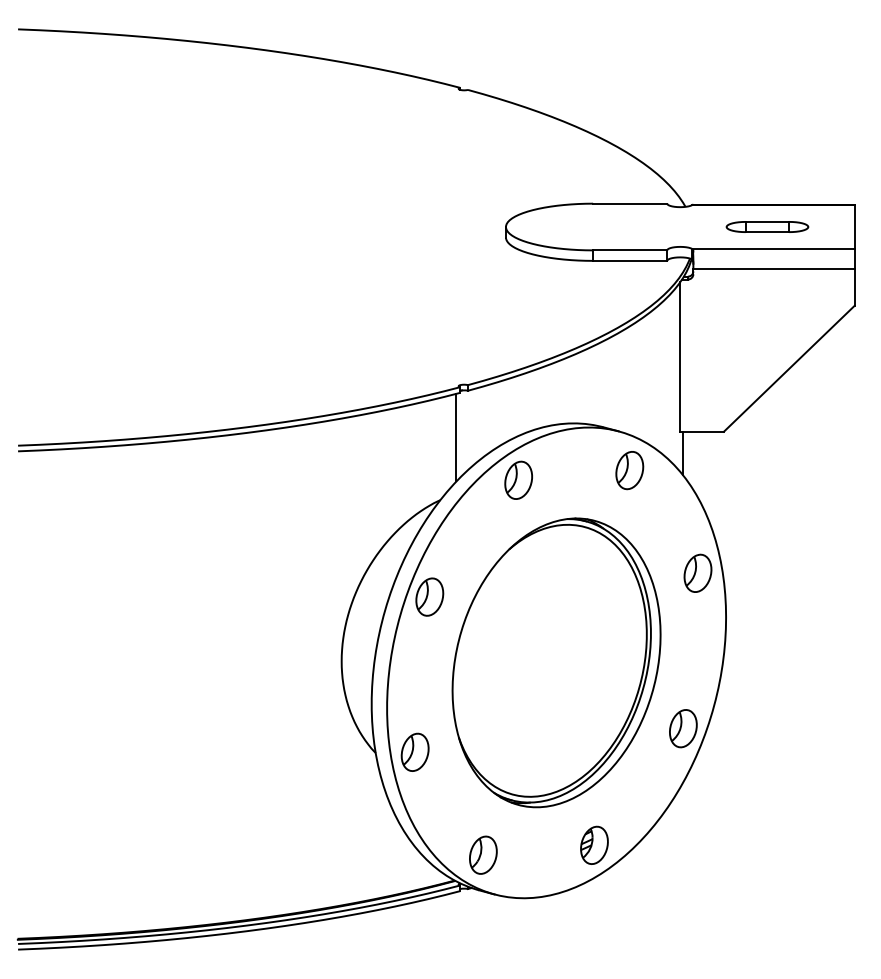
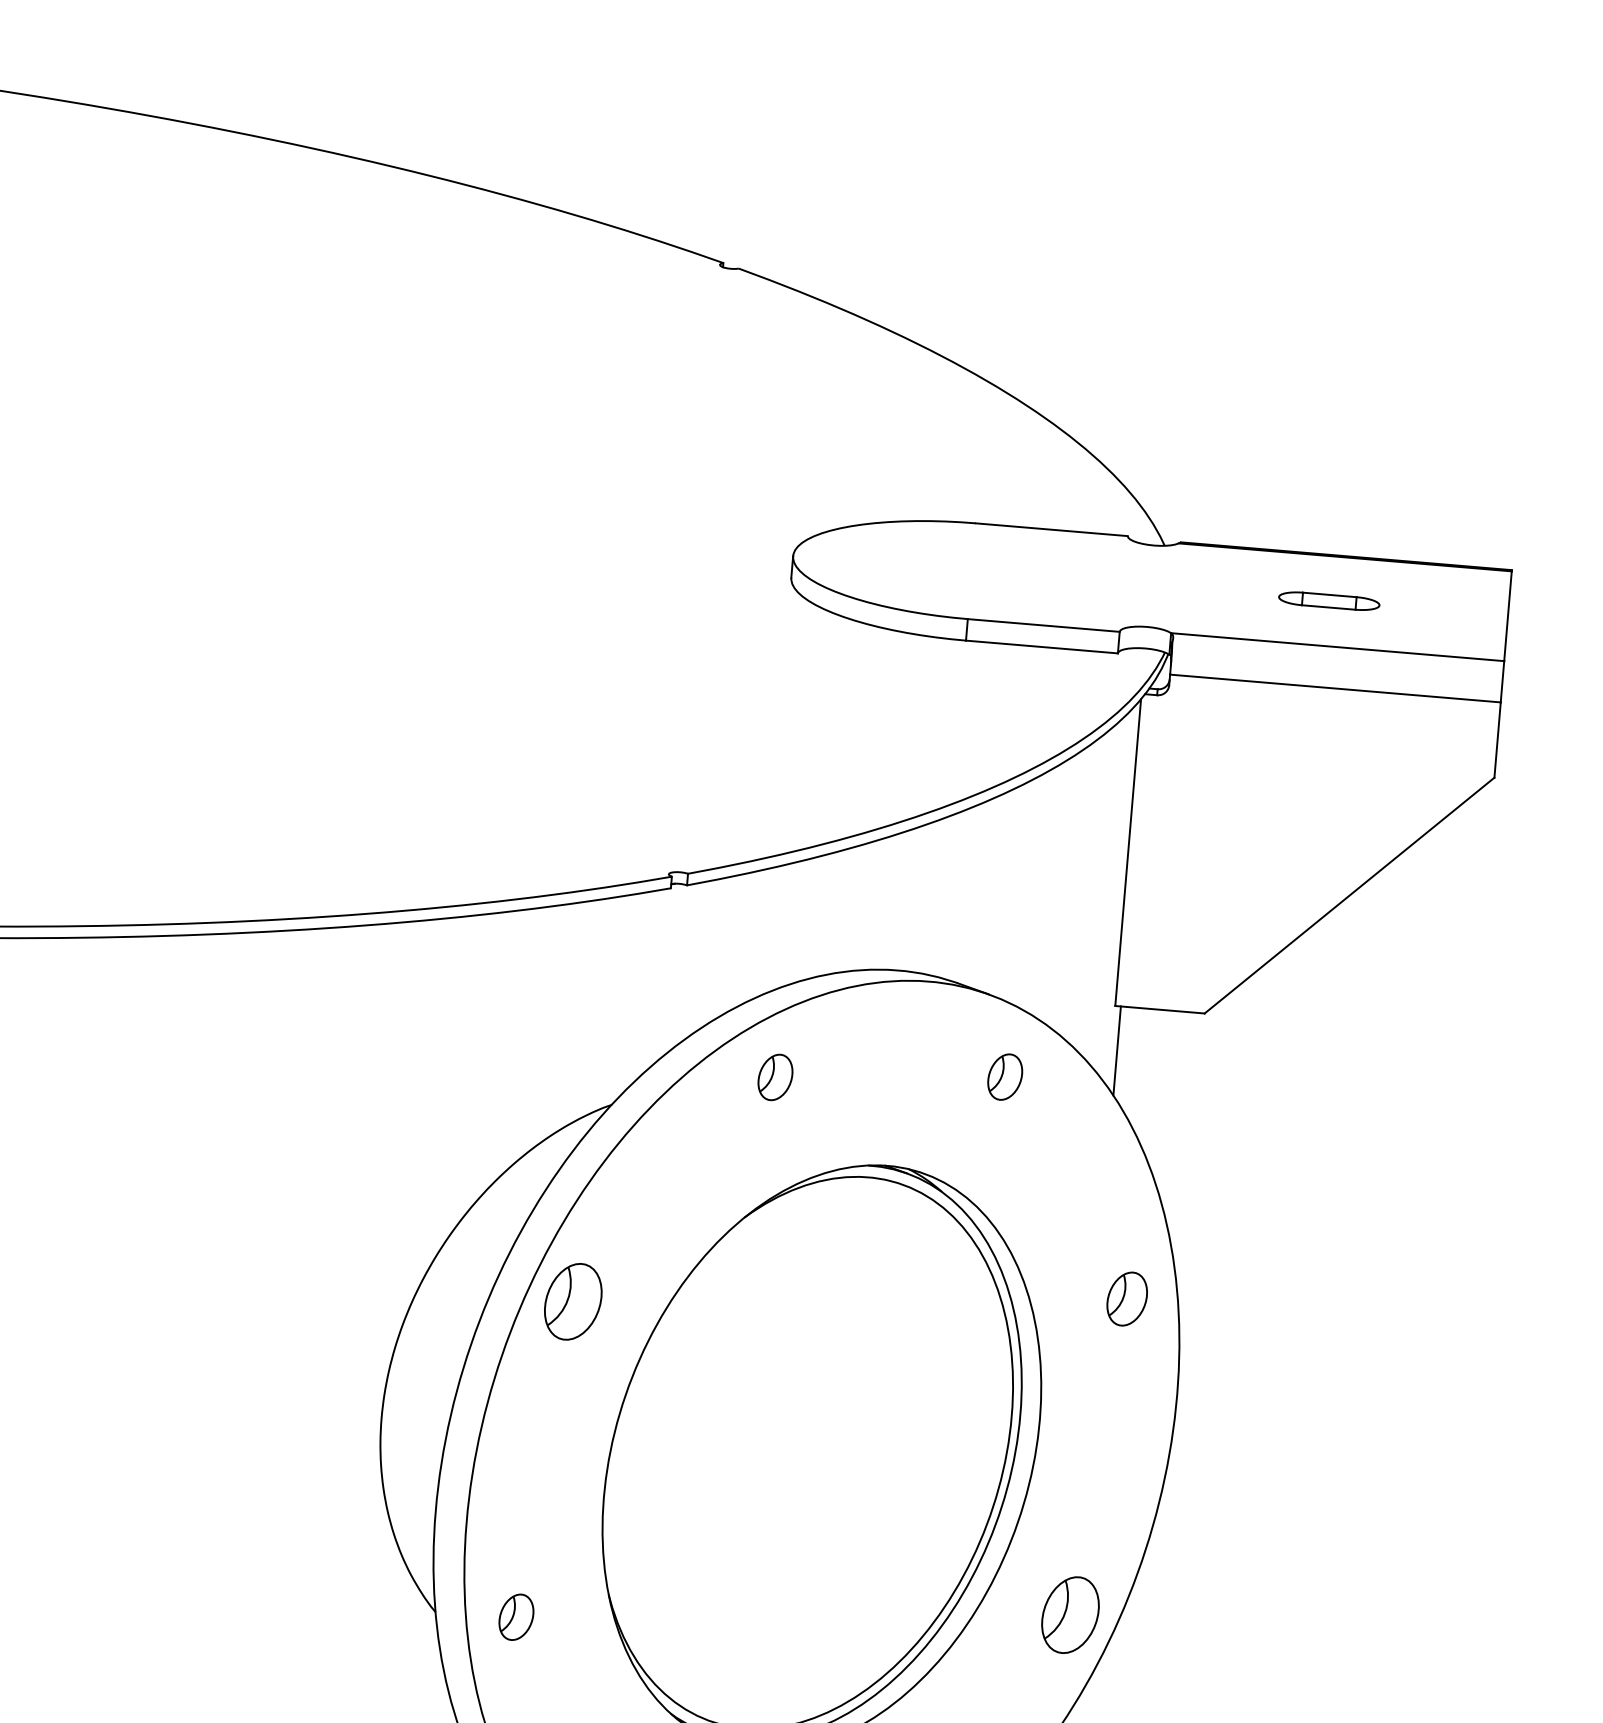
part: (767, 226) -> (1329, 600), size x0.6
line: (456, 437) -> (655, 979), removed
part: (629, 470) -> (1004, 1076), size x0.6
part: (518, 479) -> (775, 1075), size x0.6
part: (697, 572) -> (1126, 1297), size x0.7
part: (414, 751) -> (515, 1615), size x0.6

